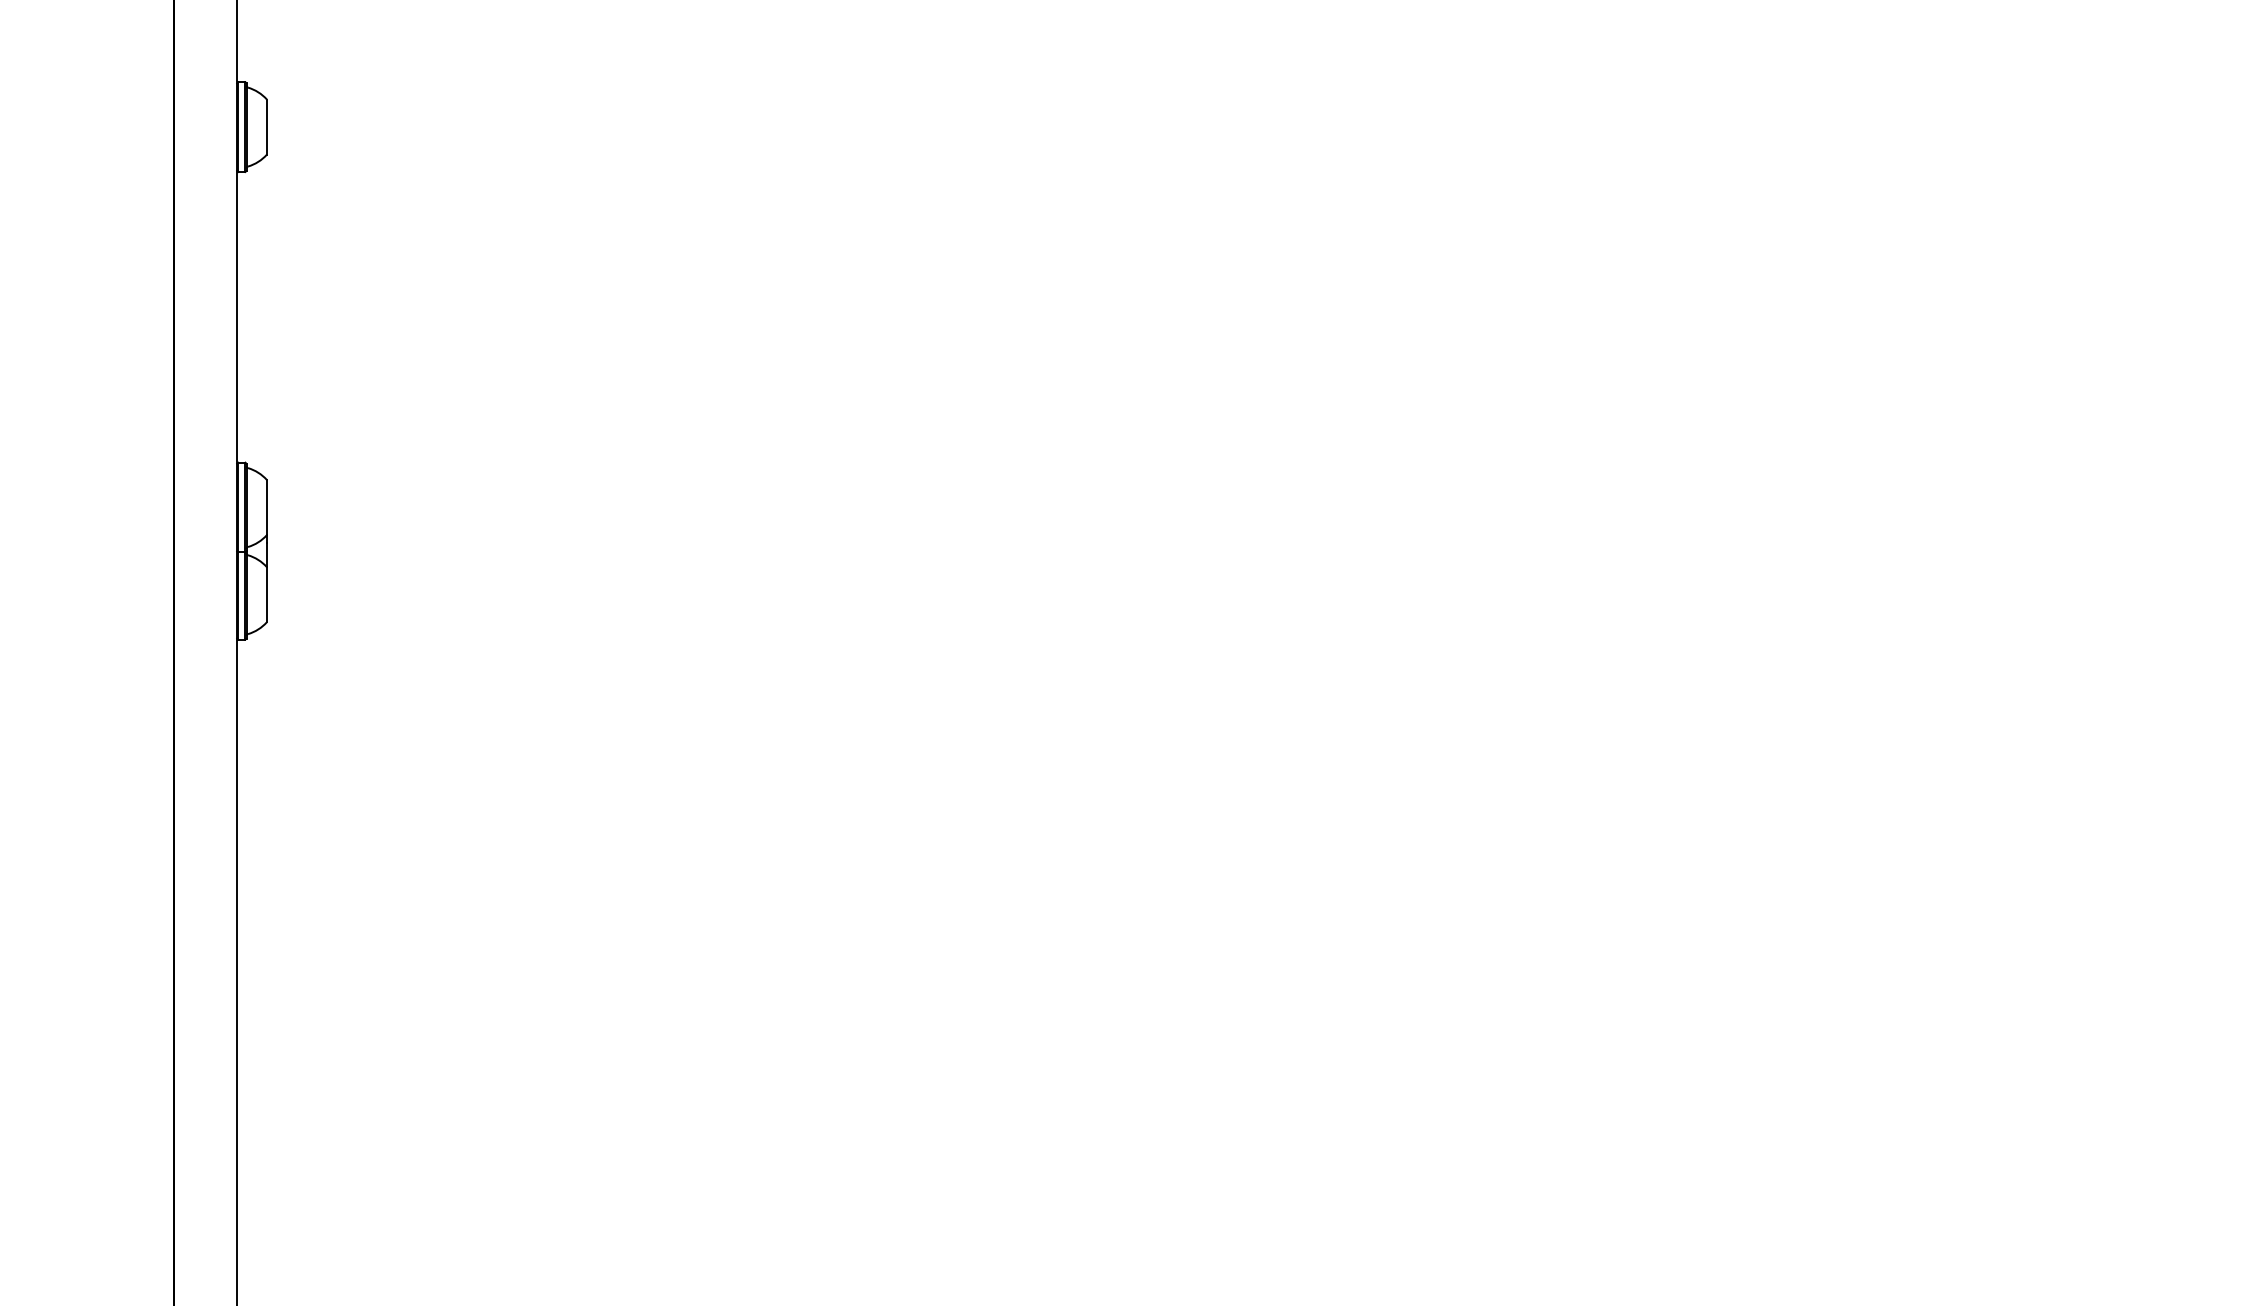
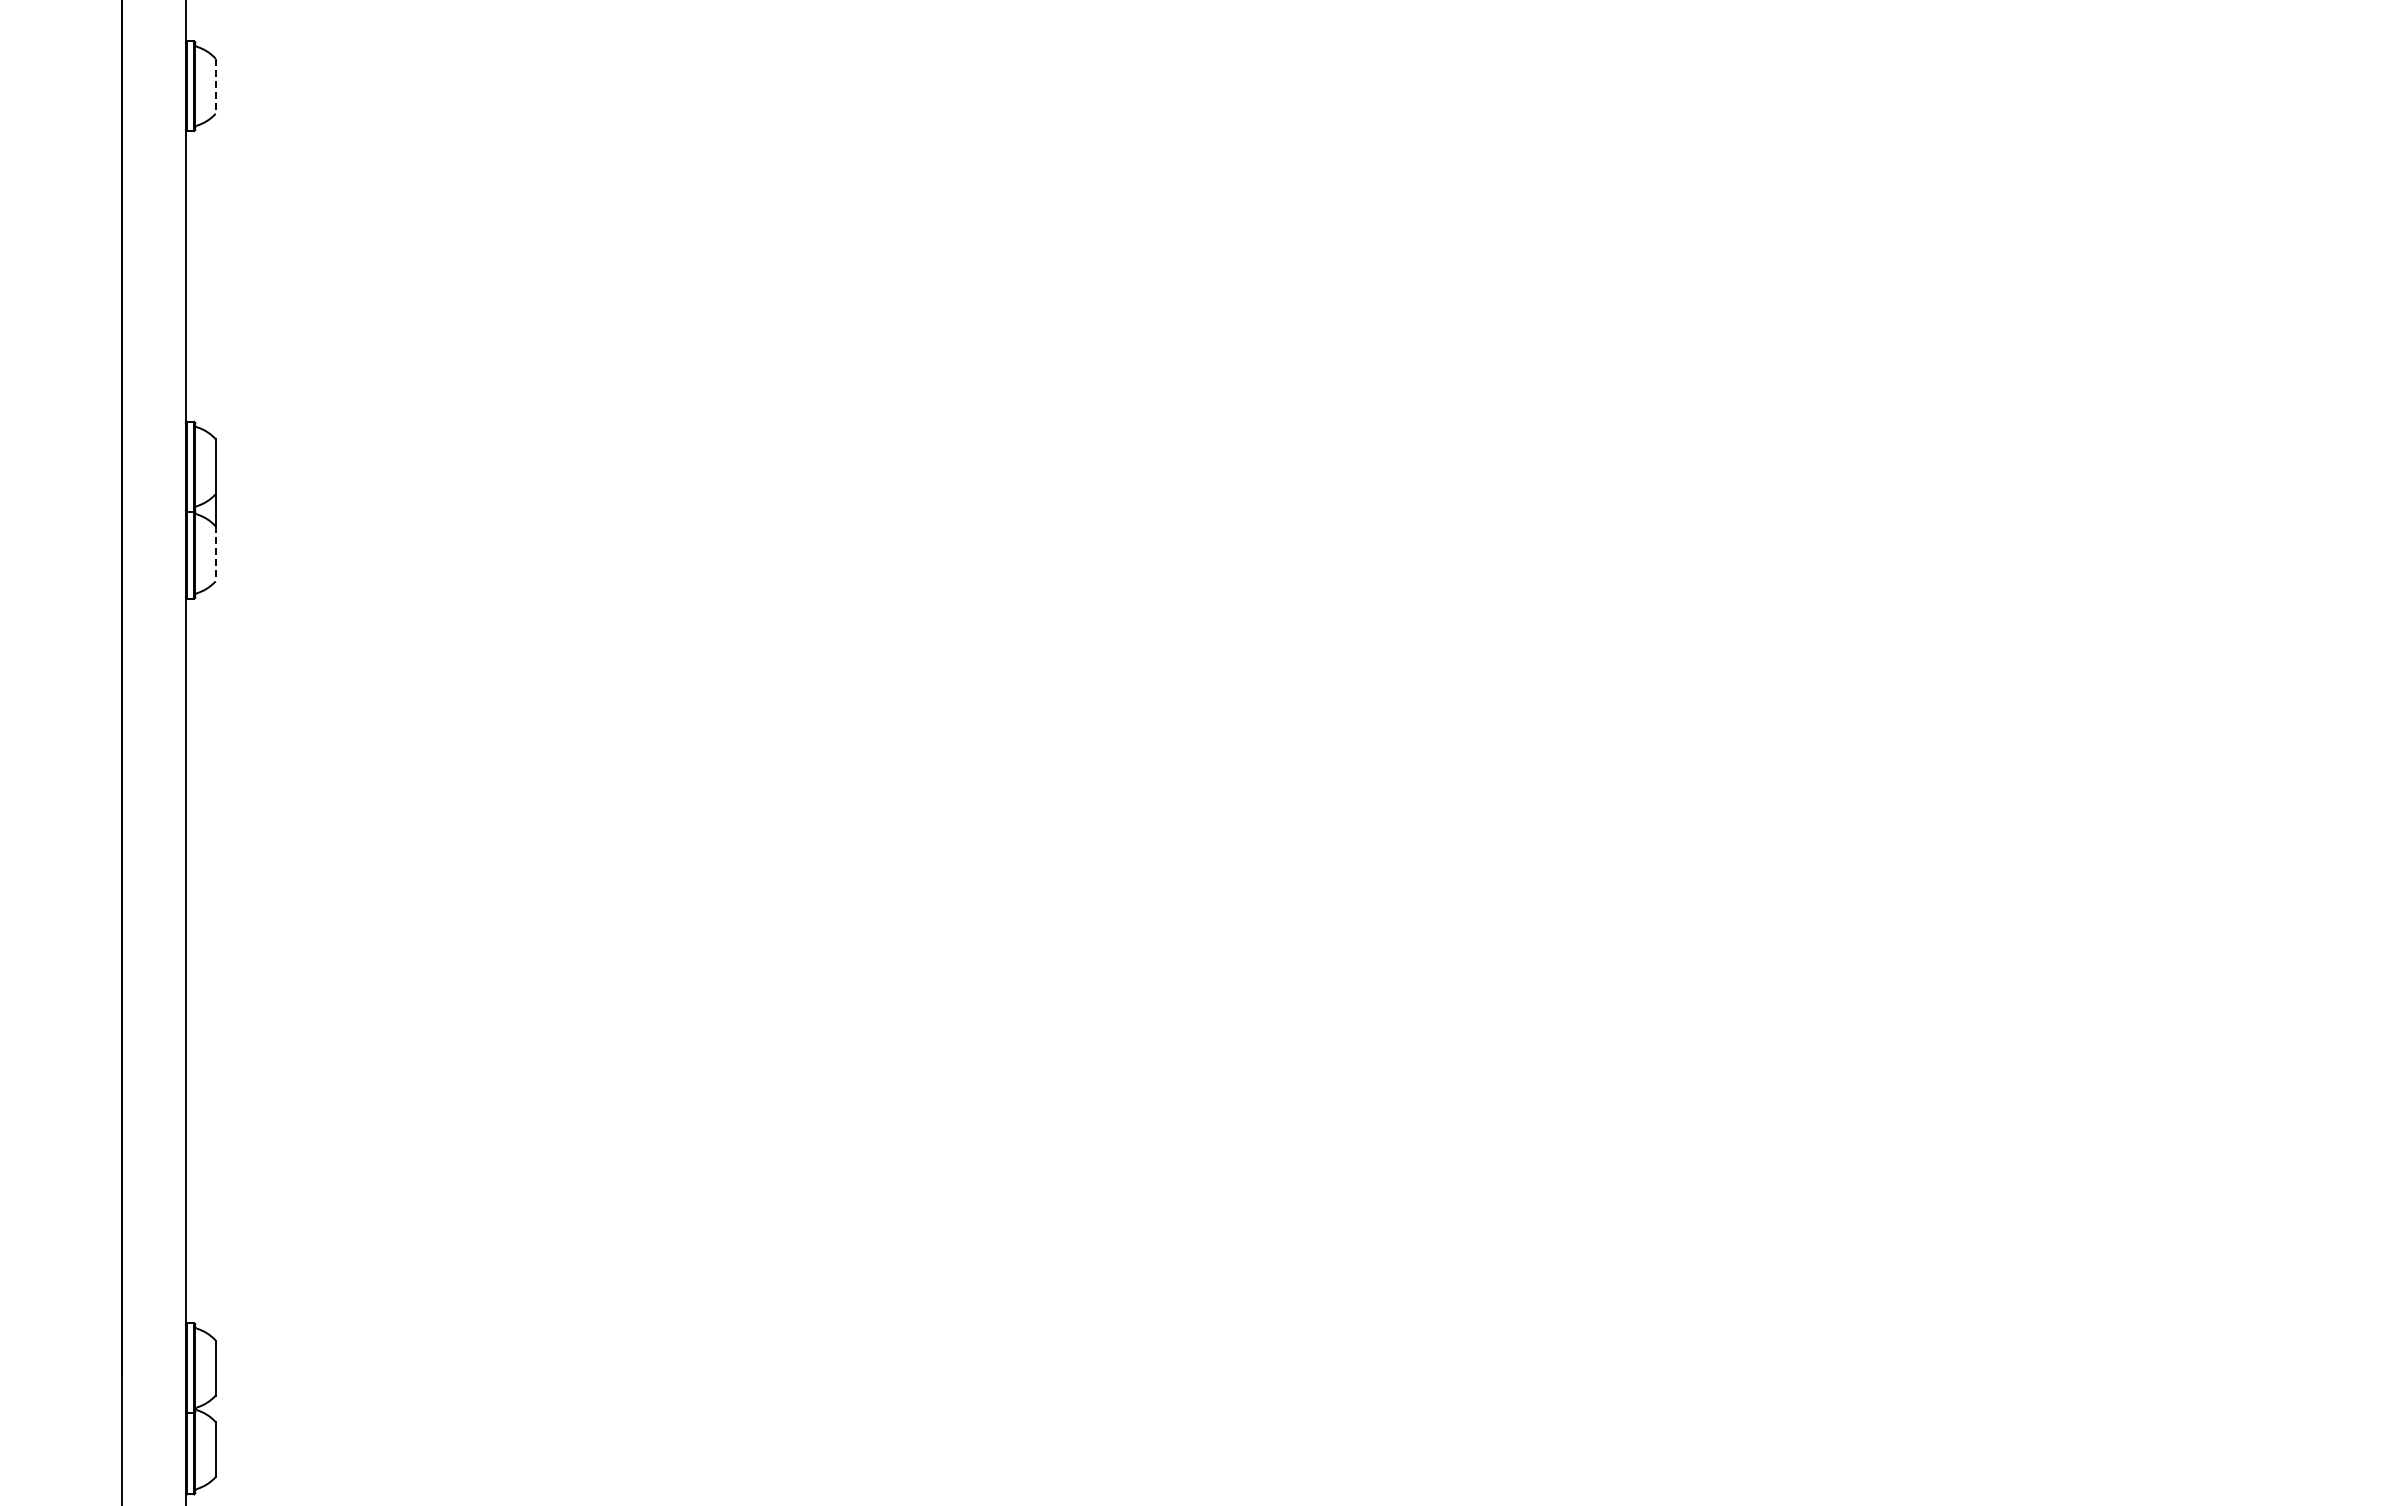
line: (266, 127) -> (215, 86), solid -> dashed
line: (266, 594) -> (215, 553), solid -> dashed

